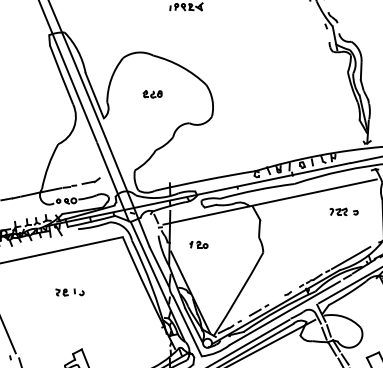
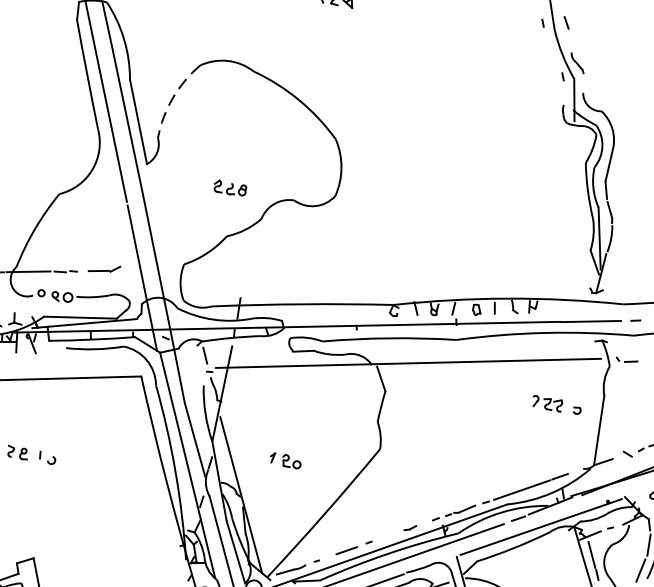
arc: (111, 79) -> (172, 99), solid -> dashed
part: (152, 94) -> (229, 188), moved
part: (343, 211) -> (556, 404), moved
part: (198, 244) -> (285, 459), moved

